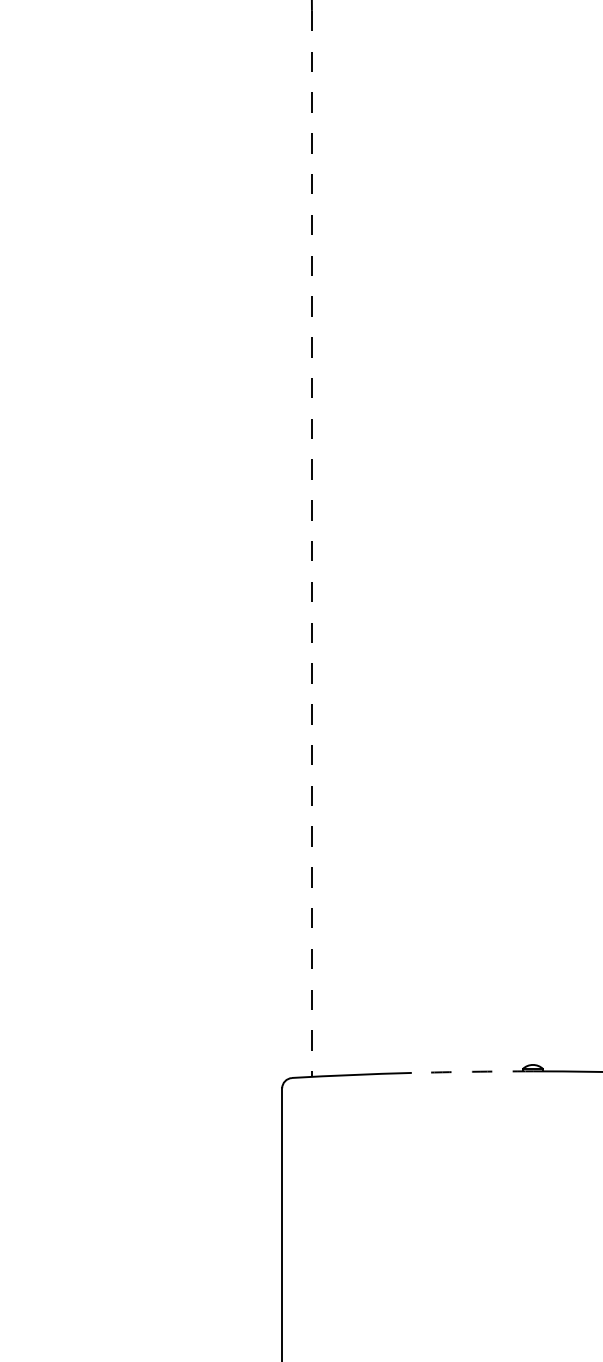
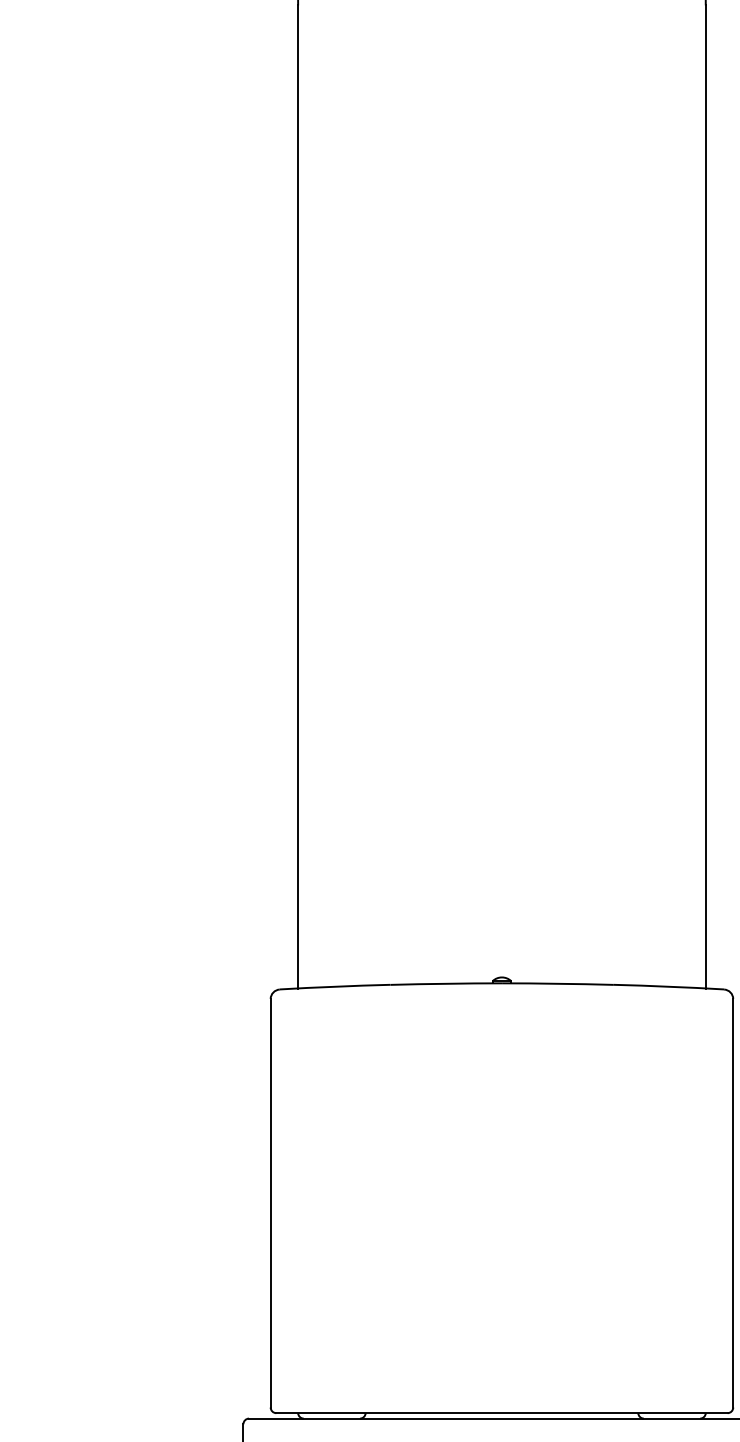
line: (312, 544) -> (298, 497), dashed -> solid
arc: (472, 1071) -> (446, 983), dashed -> solid

